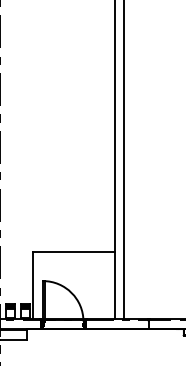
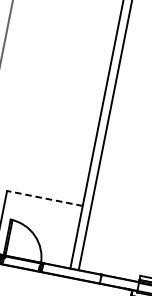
line: (74, 252) -> (45, 198), solid -> dashed

